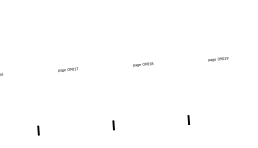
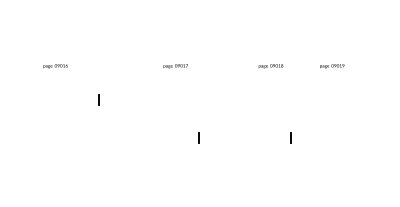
text: (142, 64) -> (270, 66), moved
text: (68, 70) -> (175, 66), moved
line: (37, 130) -> (98, 99), moved

